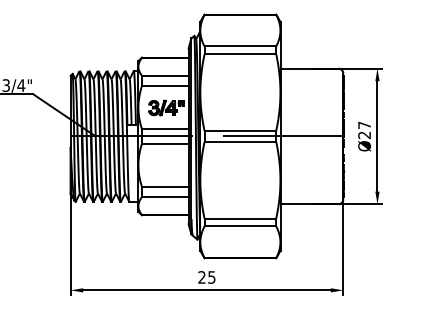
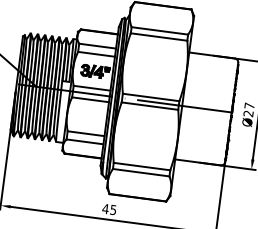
text: (202, 277) -> (106, 209), 25 -> 45

